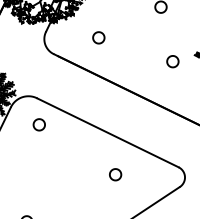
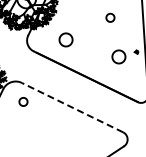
part: (98, 37) -> (65, 39), size x1.6
part: (172, 61) -> (118, 56), size x1.6
line: (107, 132) -> (72, 107), solid -> dashed
part: (114, 174) -> (77, 137), removed

